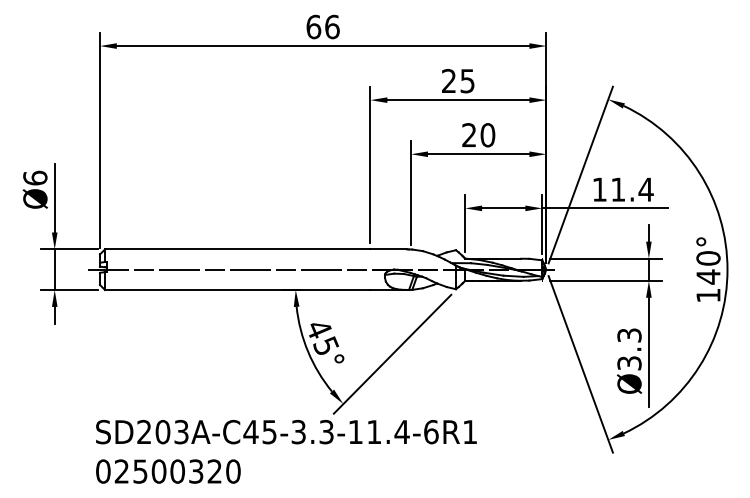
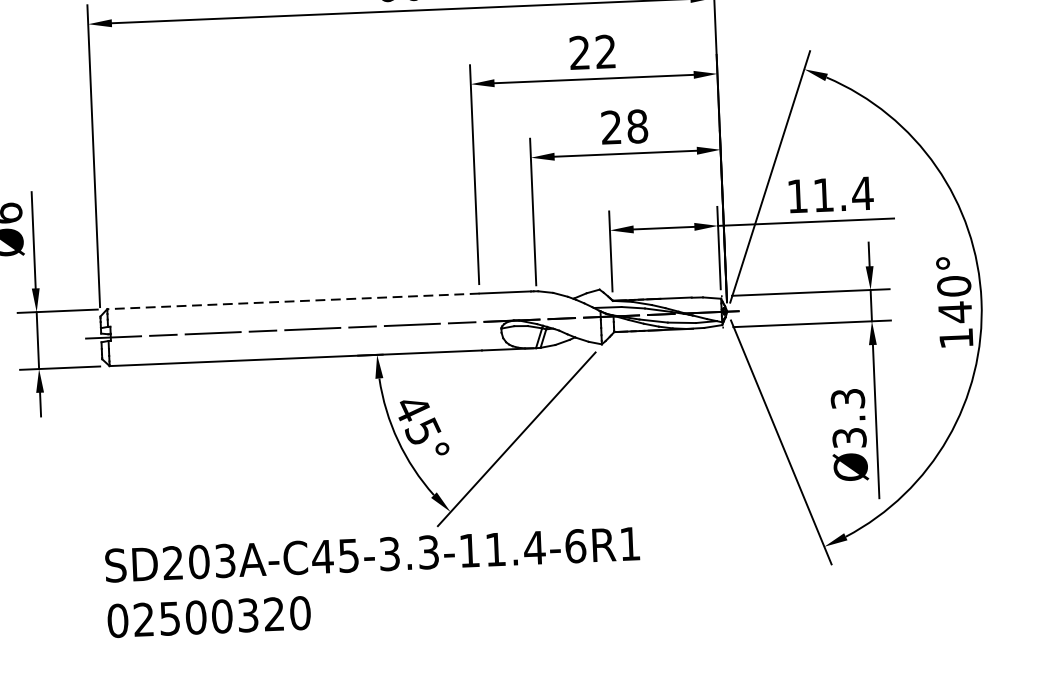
text: (467, 81) -> (605, 52), 25 -> 22
text: (487, 135) -> (637, 126), 20 -> 28
line: (237, 249) -> (293, 301), solid -> dashed

